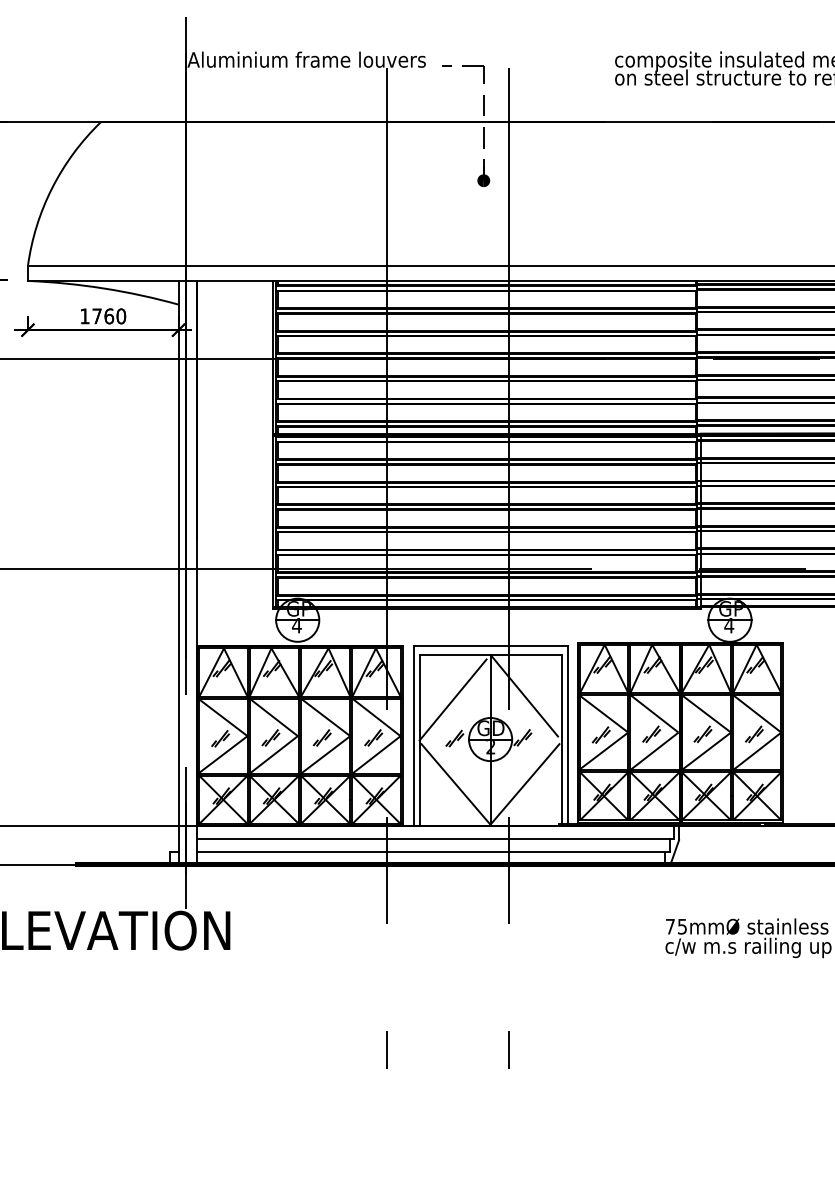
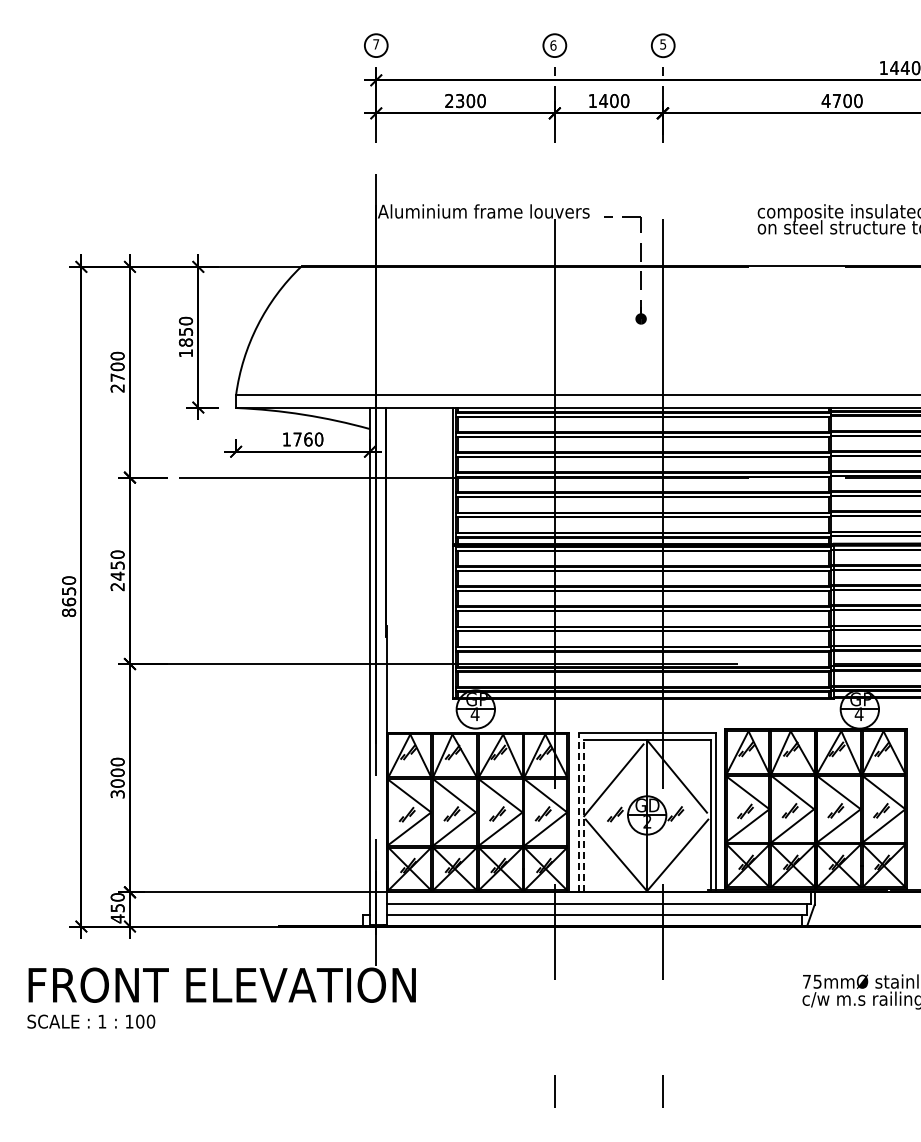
line: (413, 736) -> (578, 812), solid -> dashed
line: (420, 739) -> (584, 815), solid -> dashed

